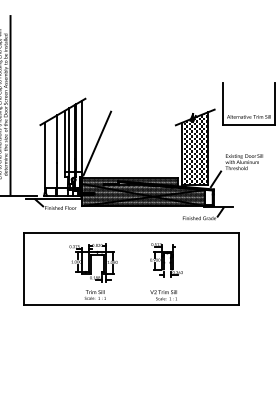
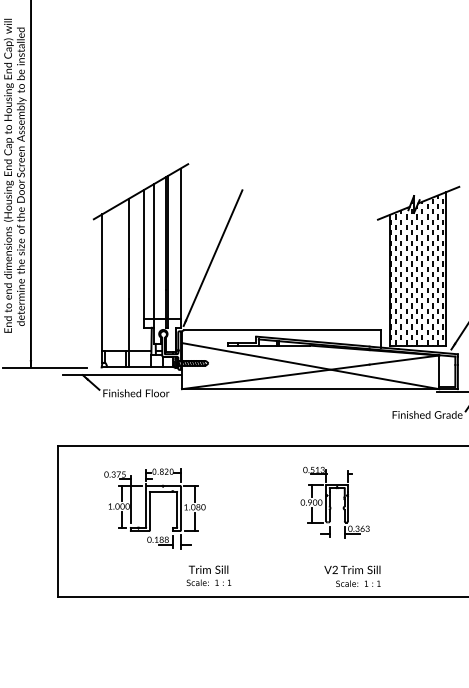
hatch: (143, 191) -> (310, 358), removed
part: (166, 260) -> (335, 503), moved
part: (93, 262) -> (154, 507), moved

